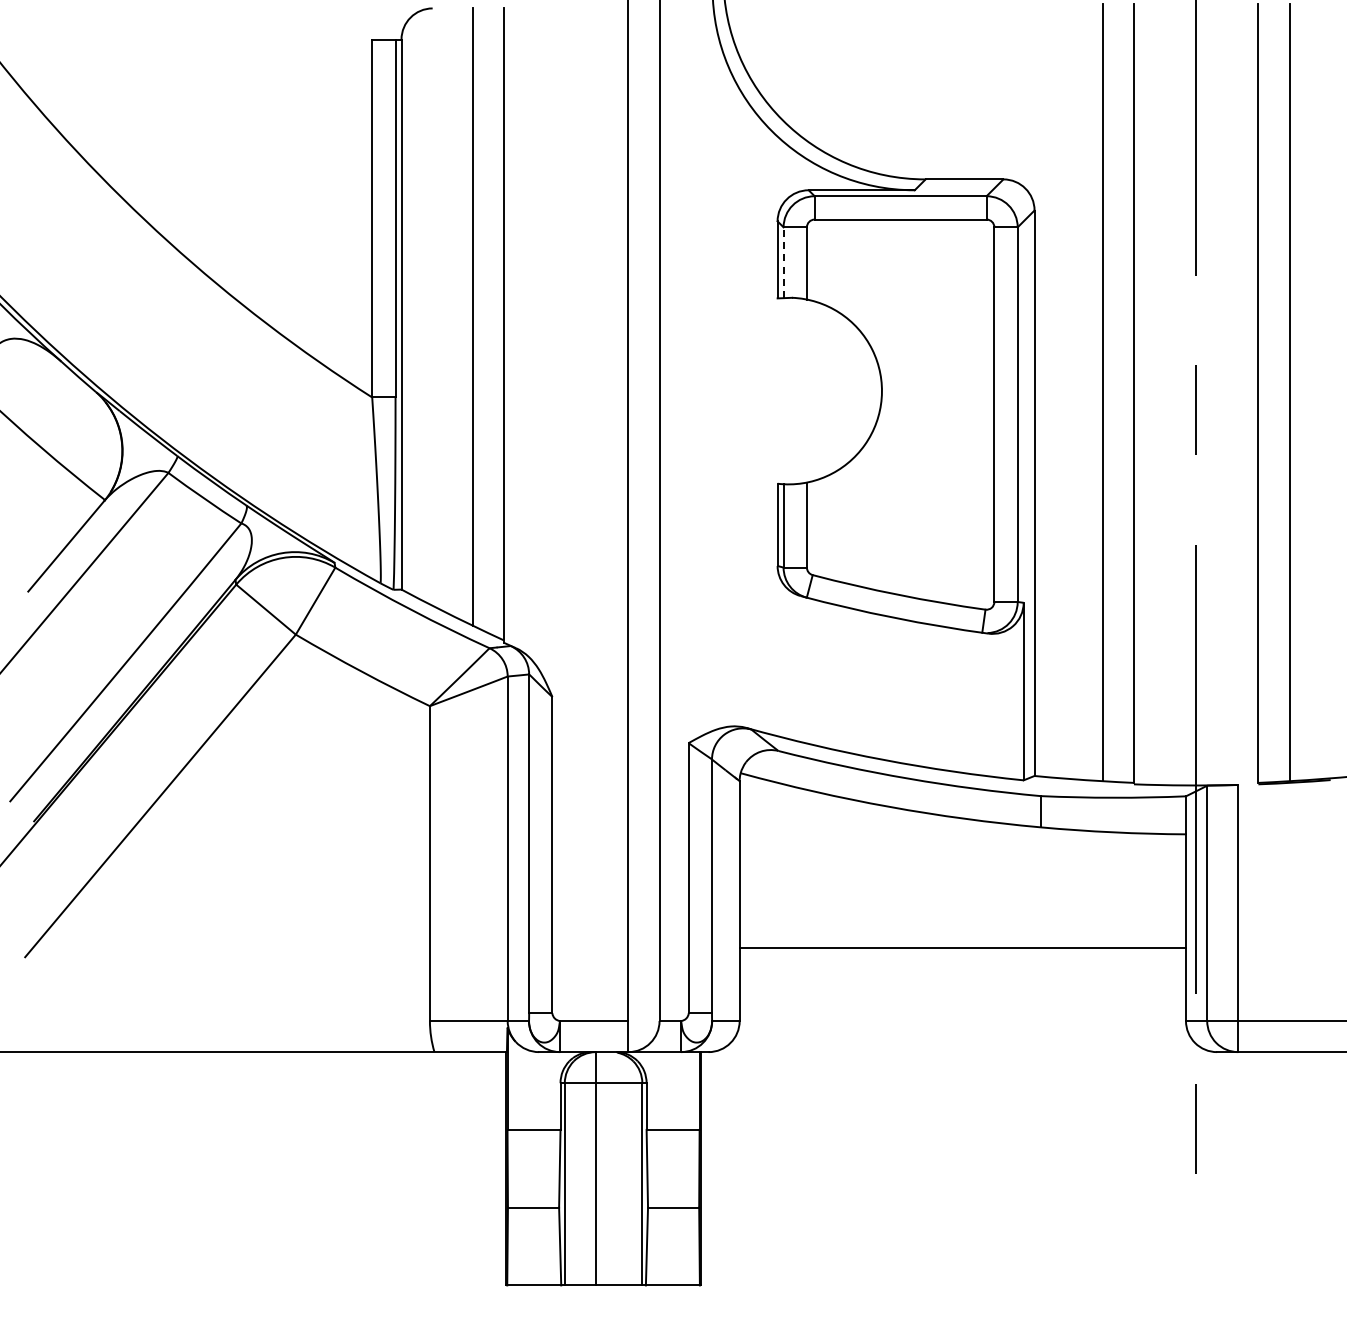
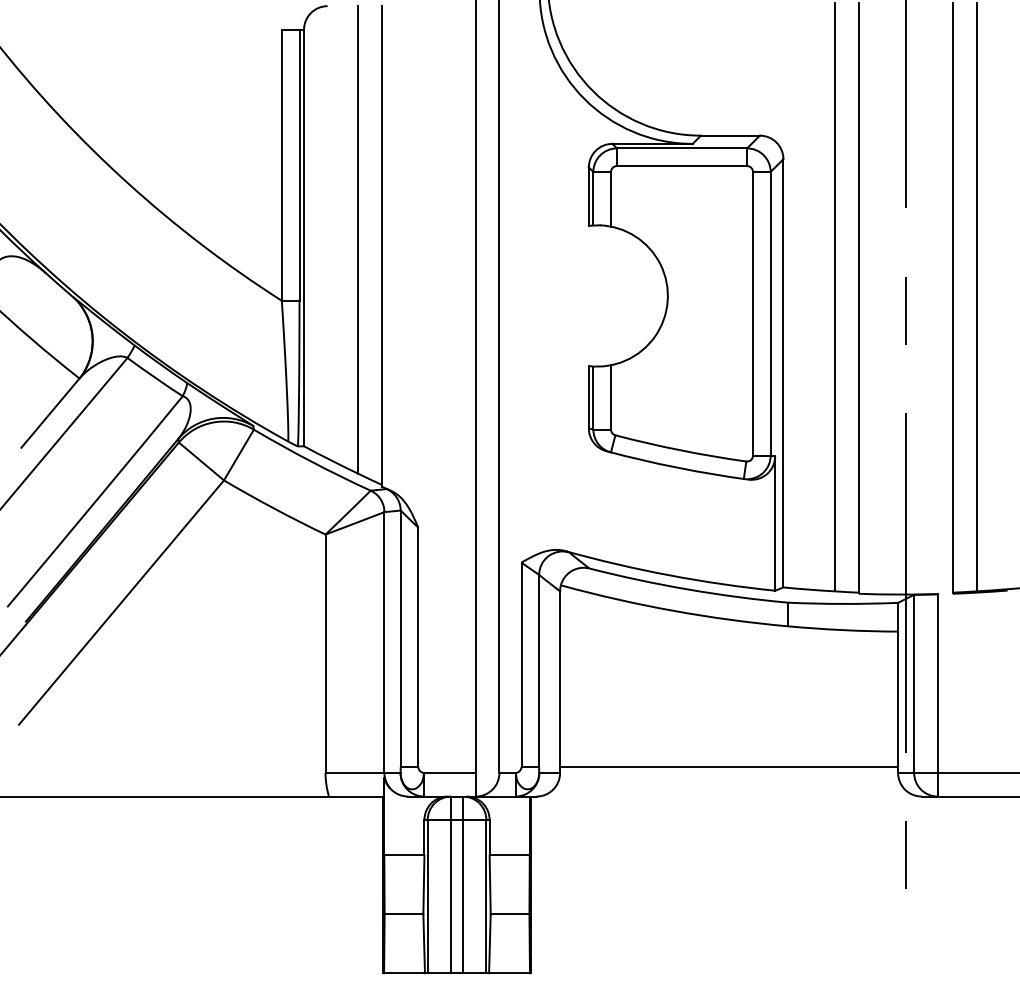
line: (783, 262) -> (593, 198), dashed -> solid
line: (962, 948) -> (728, 767), moved
line: (611, 1168) -> (463, 884), added

